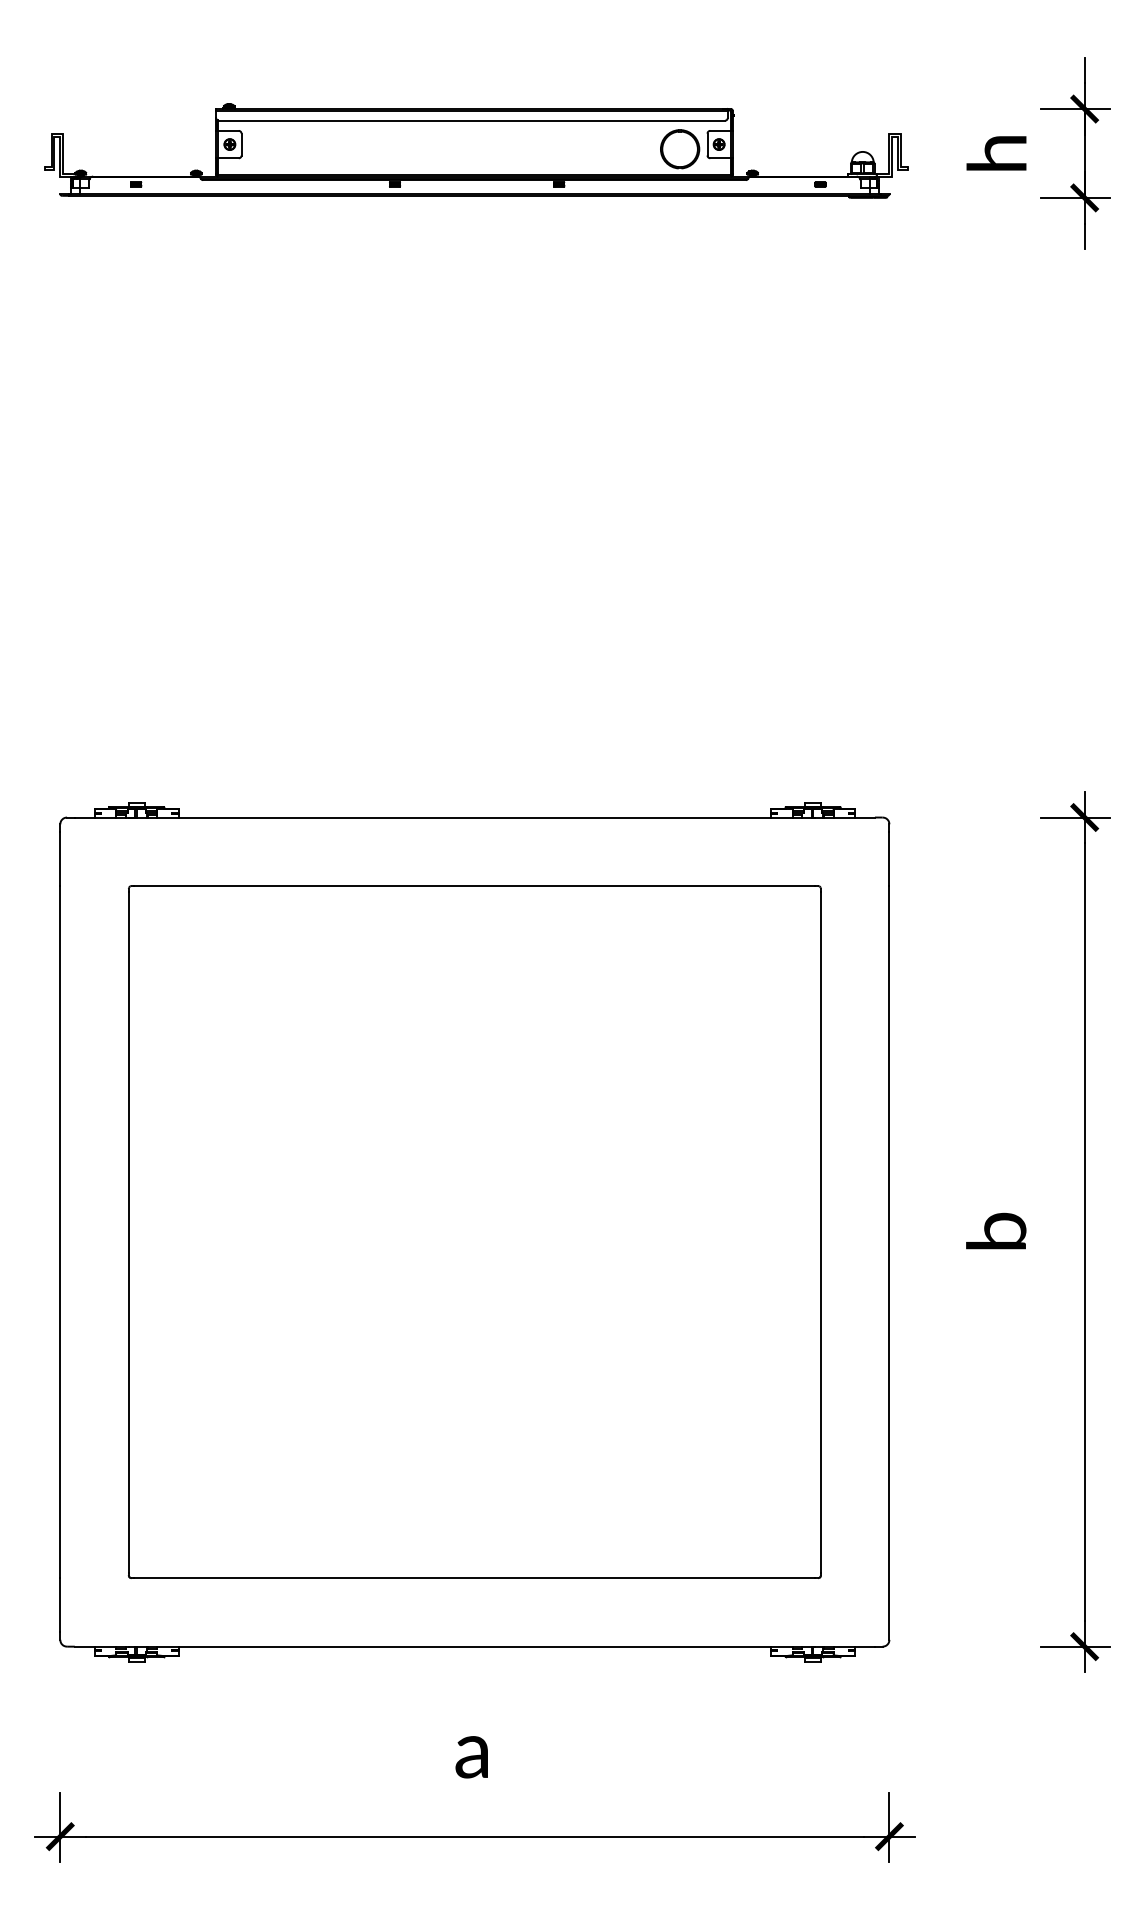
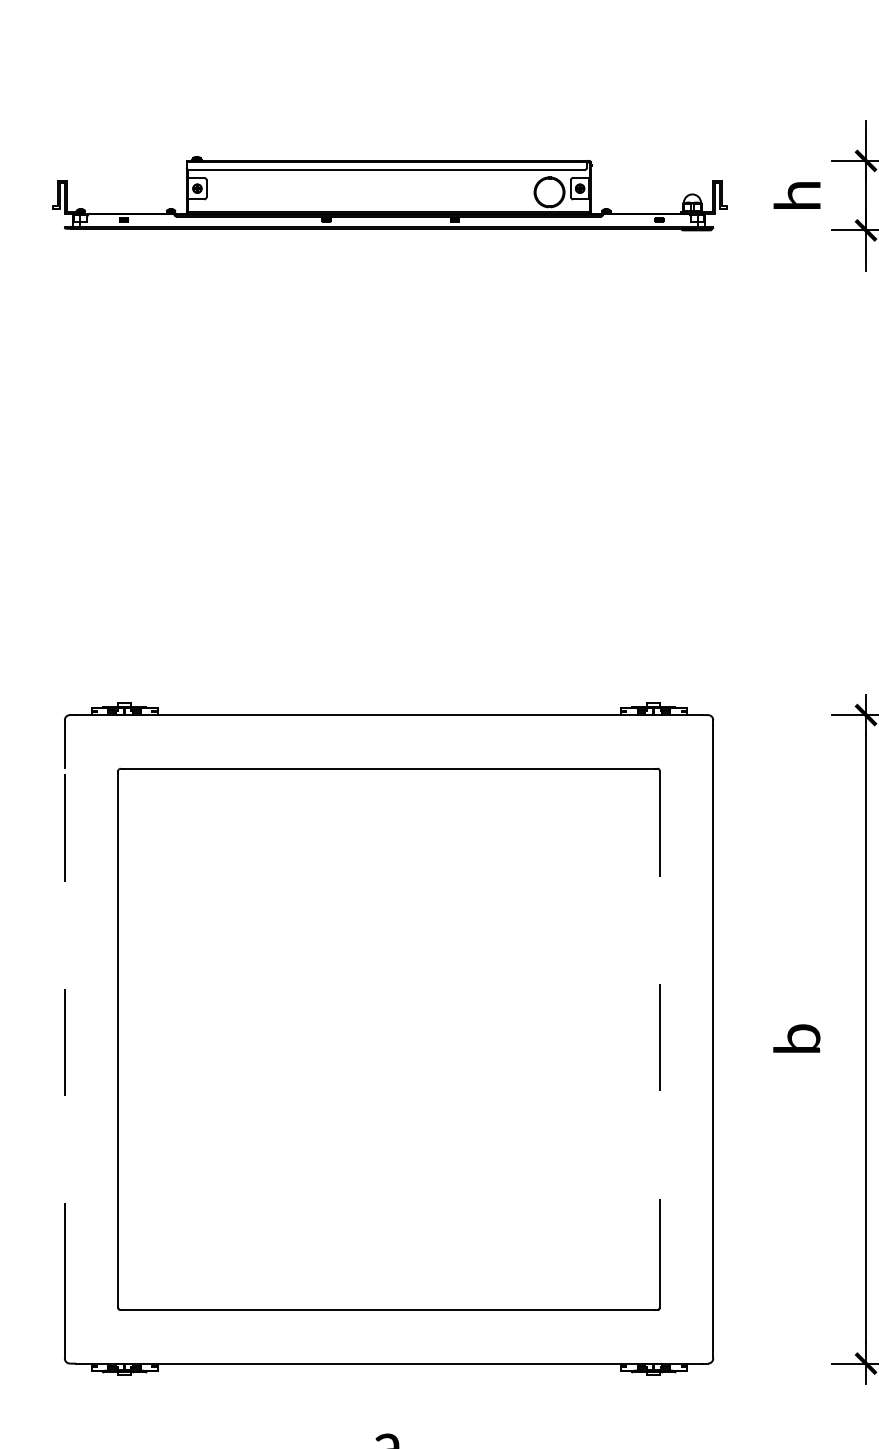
line: (60, 1231) -> (64, 1038), solid -> dashed
line: (820, 1232) -> (659, 1039), solid -> dashed

